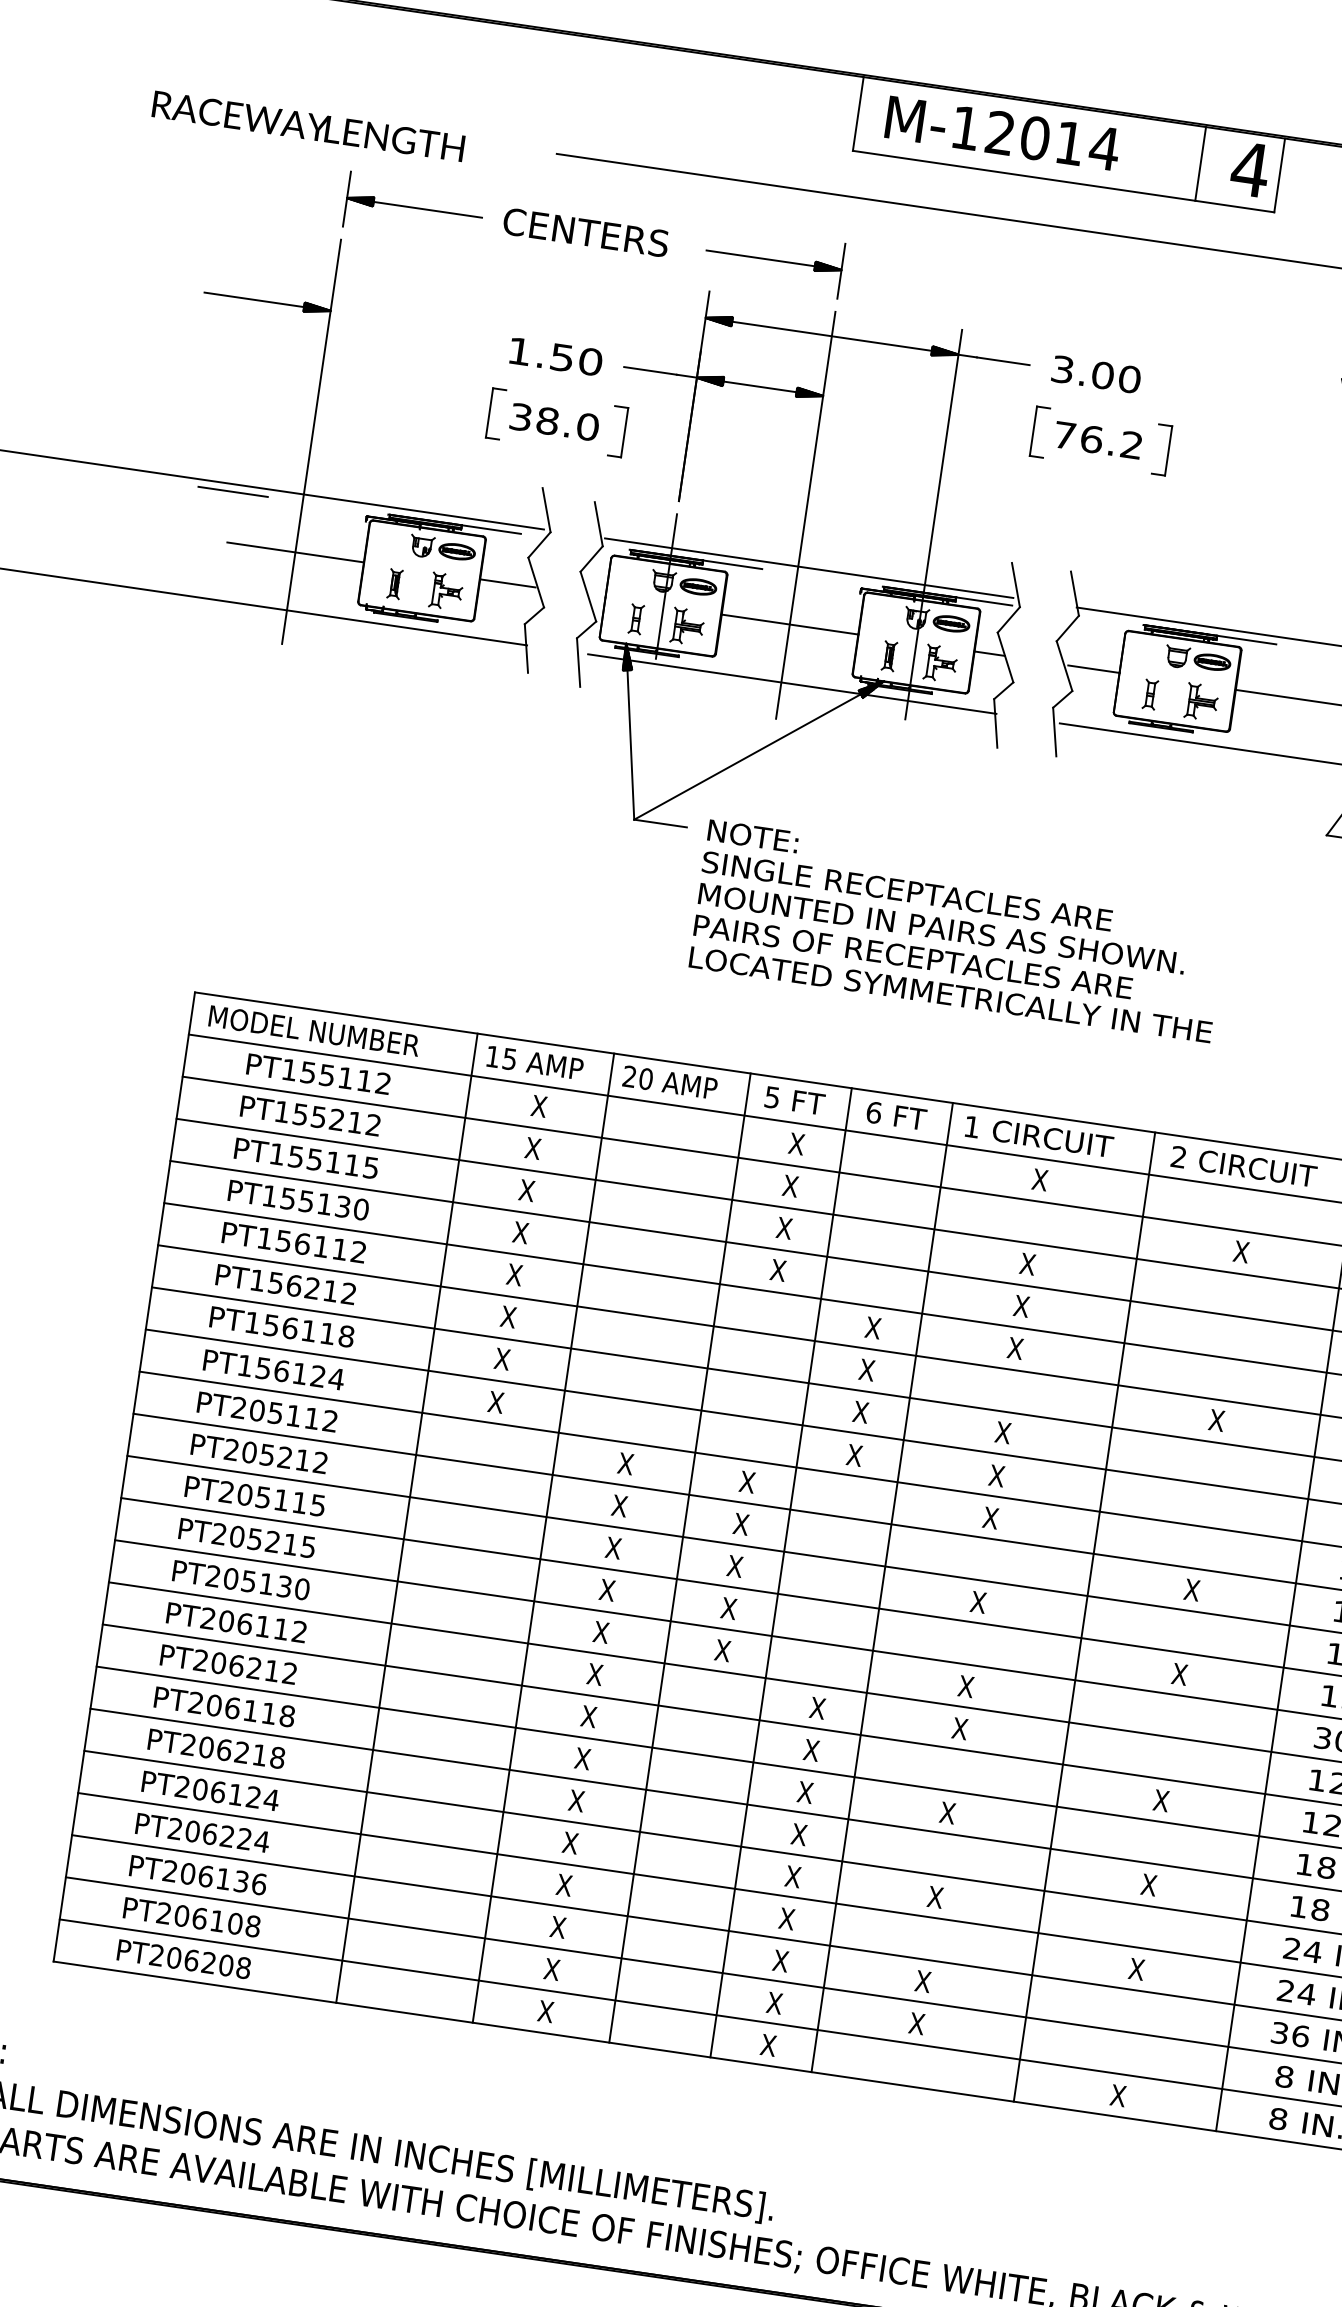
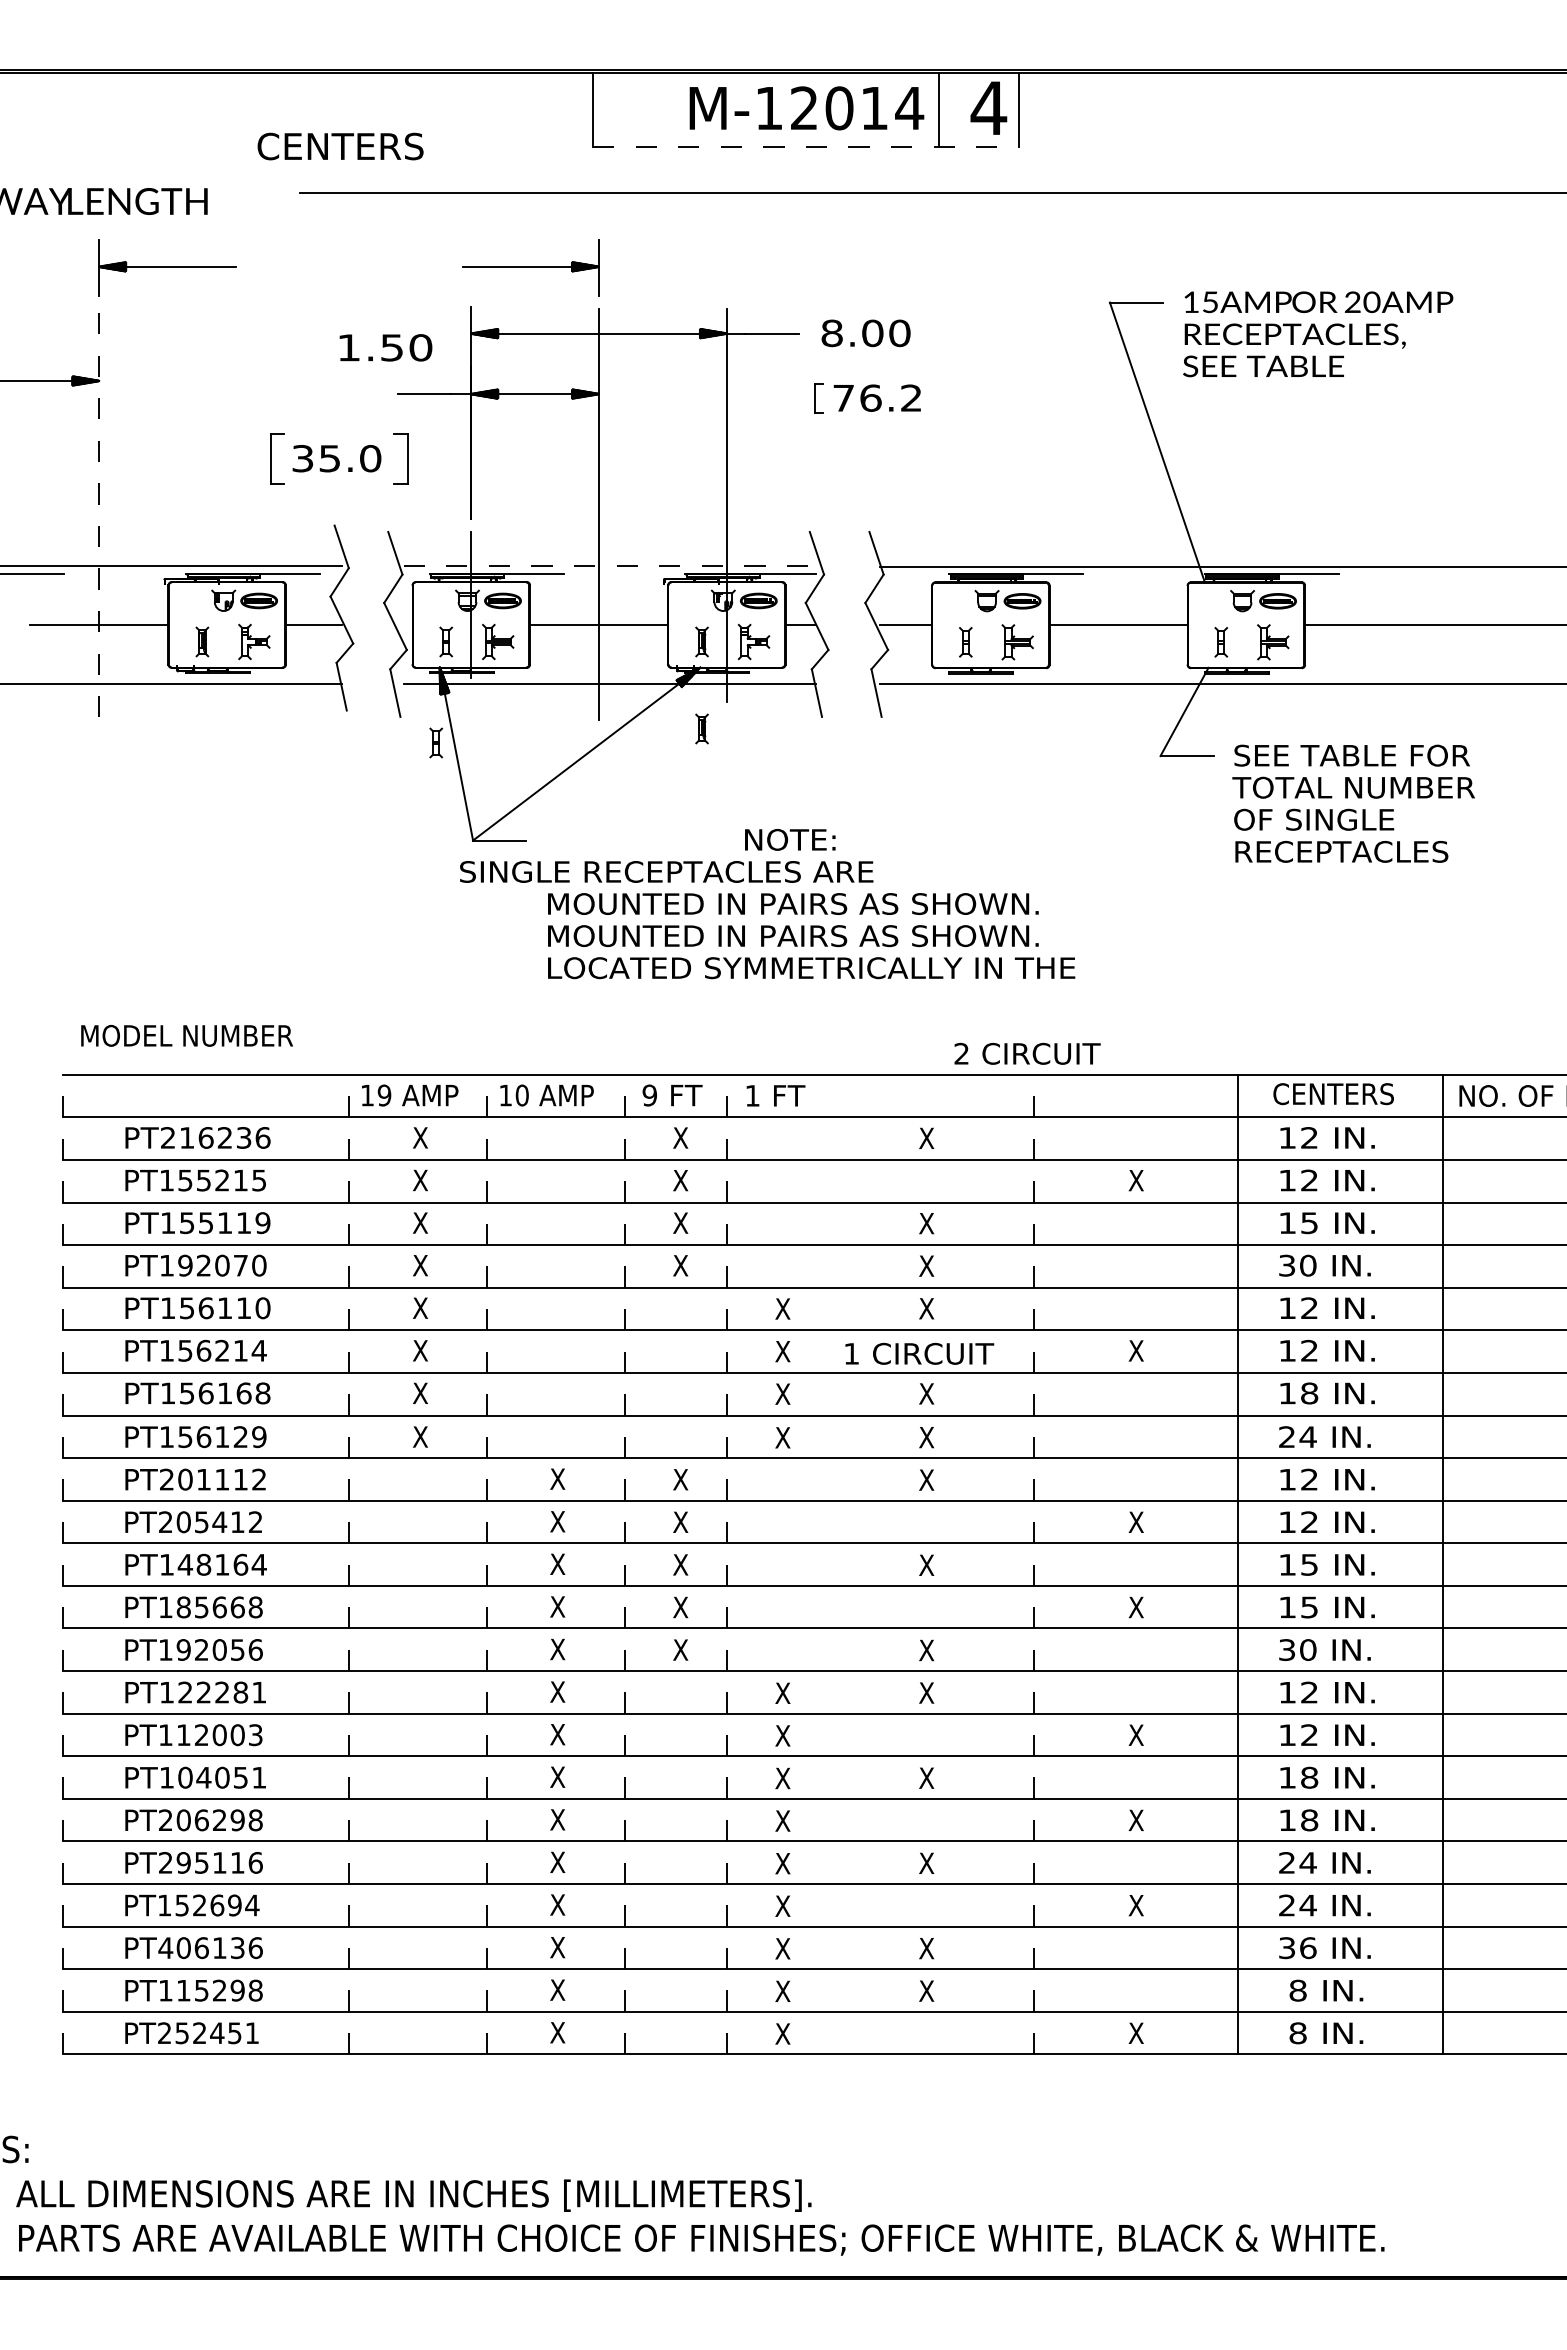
text: (1002, 133) -> (806, 108), moved
line: (1063, 181) -> (805, 147), solid -> dashed
text: (585, 232) -> (340, 146), moved
text: (555, 356) -> (385, 347), moved
text: (1062, 369) -> (831, 333), 3.00 -> 8.00
text: (547, 420) -> (329, 458), 38.0 -> 35.0
part: (1039, 432) -> (818, 398), size x0.6
line: (311, 441) -> (99, 512), solid -> dashed
part: (1168, 450) -> (948, 398), removed
line: (809, 568) -> (610, 566), solid -> dashed
part: (612, 717) -> (436, 742), added
part: (876, 741) -> (701, 728), added
text: (753, 836) -> (790, 839), moved
text: (907, 890) -> (666, 871), moved
text: (938, 961) -> (794, 936), PAIRS OF RECEPTACLES ARE -> MOUNTED IN PAIRS AS SHOWN.
text: (313, 1030) -> (186, 1035), moved
text: (509, 1059) -> (384, 1095), 15 -> 19
text: (336, 1076) -> (215, 1137), PT155112 -> PT216236
text: (629, 1076) -> (505, 1095), 20 -> 10
text: (771, 1097) -> (649, 1095), 5 -> 9
text: (873, 1112) -> (752, 1095), 6 -> 1
text: (372, 1125) -> (258, 1180), PT155212 -> PT155215
text: (1039, 1136) -> (919, 1353), moved
text: (1243, 1166) -> (1027, 1053), moved
text: (370, 1167) -> (262, 1222), PT155115 -> PT155119
text: (315, 1202) -> (212, 1265), PT155130 -> PT192070
text: (358, 1252) -> (262, 1308), PT156112 -> PT156110
text: (348, 1293) -> (258, 1350), PT156212 -> PT156214
text: (327, 1333) -> (243, 1393), PT156118 -> PT156168
text: (335, 1379) -> (258, 1437), PT156124 -> PT156129
text: (275, 1413) -> (203, 1479), PT205112 -> PT201112
text: (284, 1456) -> (219, 1521), PT205212 -> PT205412
line: (124, 1476) -> (63, 1564), solid -> dashed
text: (272, 1498) -> (213, 1564), PT205115 -> PT148164
line: (407, 1518) -> (349, 1564), solid -> dashed
line: (542, 1538) -> (486, 1564), solid -> dashed
text: (263, 1540) -> (210, 1607), PT205215 -> PT185668
line: (679, 1557) -> (624, 1564), solid -> dashed
line: (781, 1572) -> (727, 1564), solid -> dashed
text: (257, 1582) -> (210, 1649), PT205130 -> PT192056
line: (882, 1587) -> (829, 1564), removed
line: (1084, 1616) -> (1033, 1564), solid -> dashed
text: (253, 1625) -> (212, 1692), PT206112 -> PT122281
text: (245, 1667) -> (210, 1735), PT206212 -> PT112003
text: (242, 1709) -> (213, 1777), PT206118 -> PT104051
text: (259, 1755) -> (237, 1820), PT206218 -> PT206298
text: (235, 1794) -> (219, 1862), PT206124 -> PT295116
text: (209, 1834) -> (199, 1905), PT206224 -> PT152694
text: (170, 1870) -> (165, 1947), PT206136 -> PT406136
text: (199, 1918) -> (201, 1990), PT206108 -> PT115298
text: (209, 1963) -> (217, 2033), PT206208 -> PT252451

